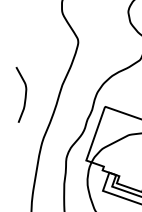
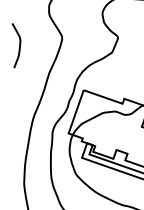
curve: (25, 94) -> (19, 45), moved

